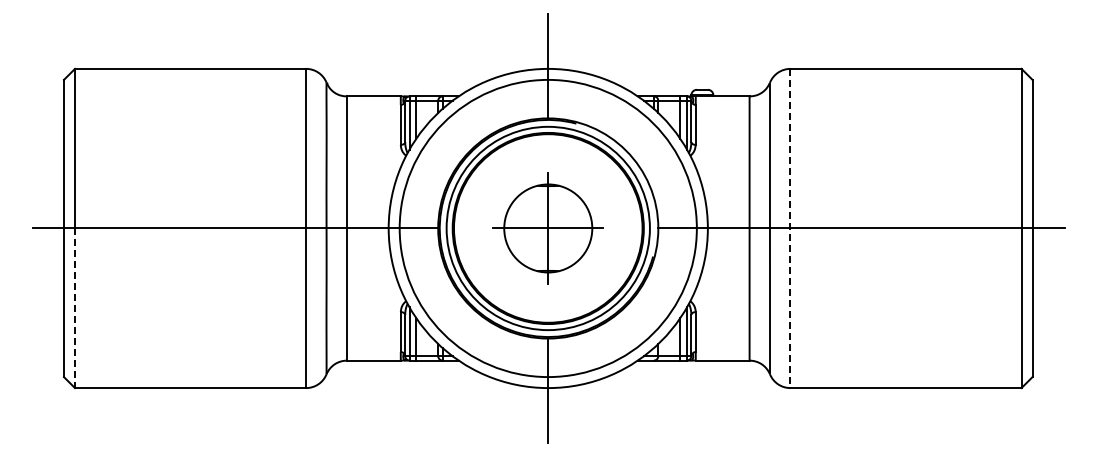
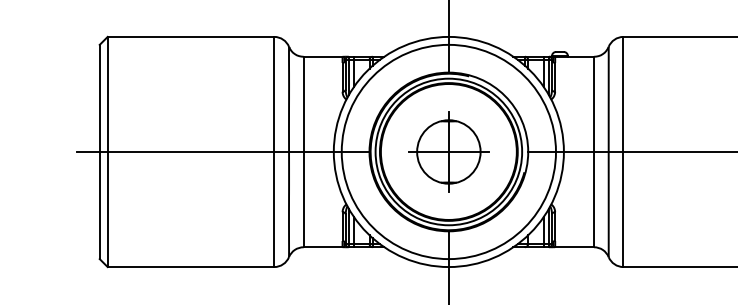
line: (790, 228) -> (623, 151), dashed -> solid
line: (75, 308) -> (108, 209), dashed -> solid

